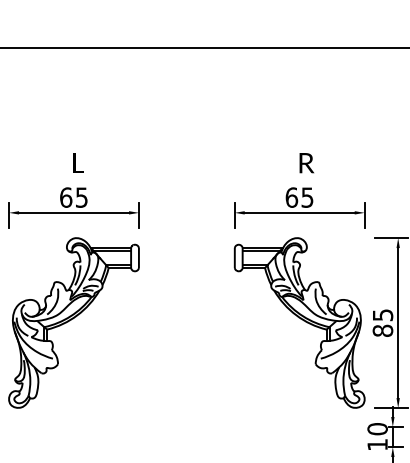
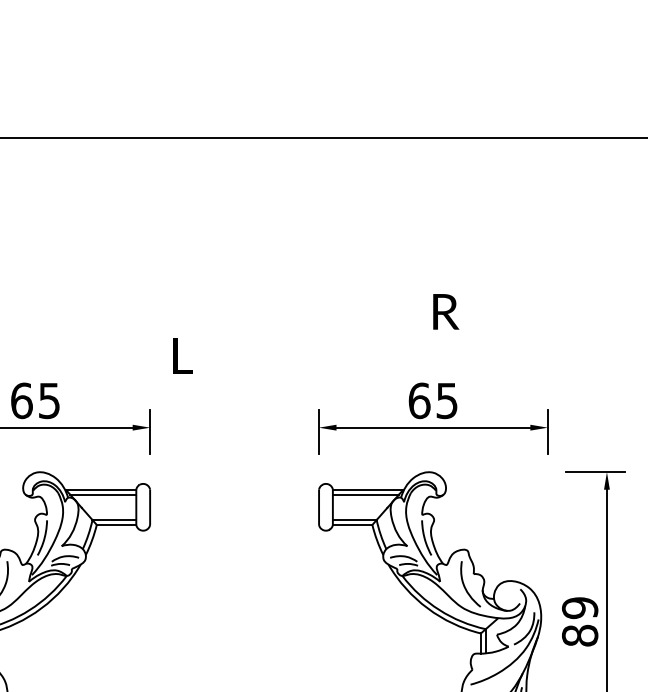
text: (78, 162) -> (182, 354), moved
text: (306, 163) -> (445, 312), moved
text: (382, 315) -> (579, 608), 85 -> 89

